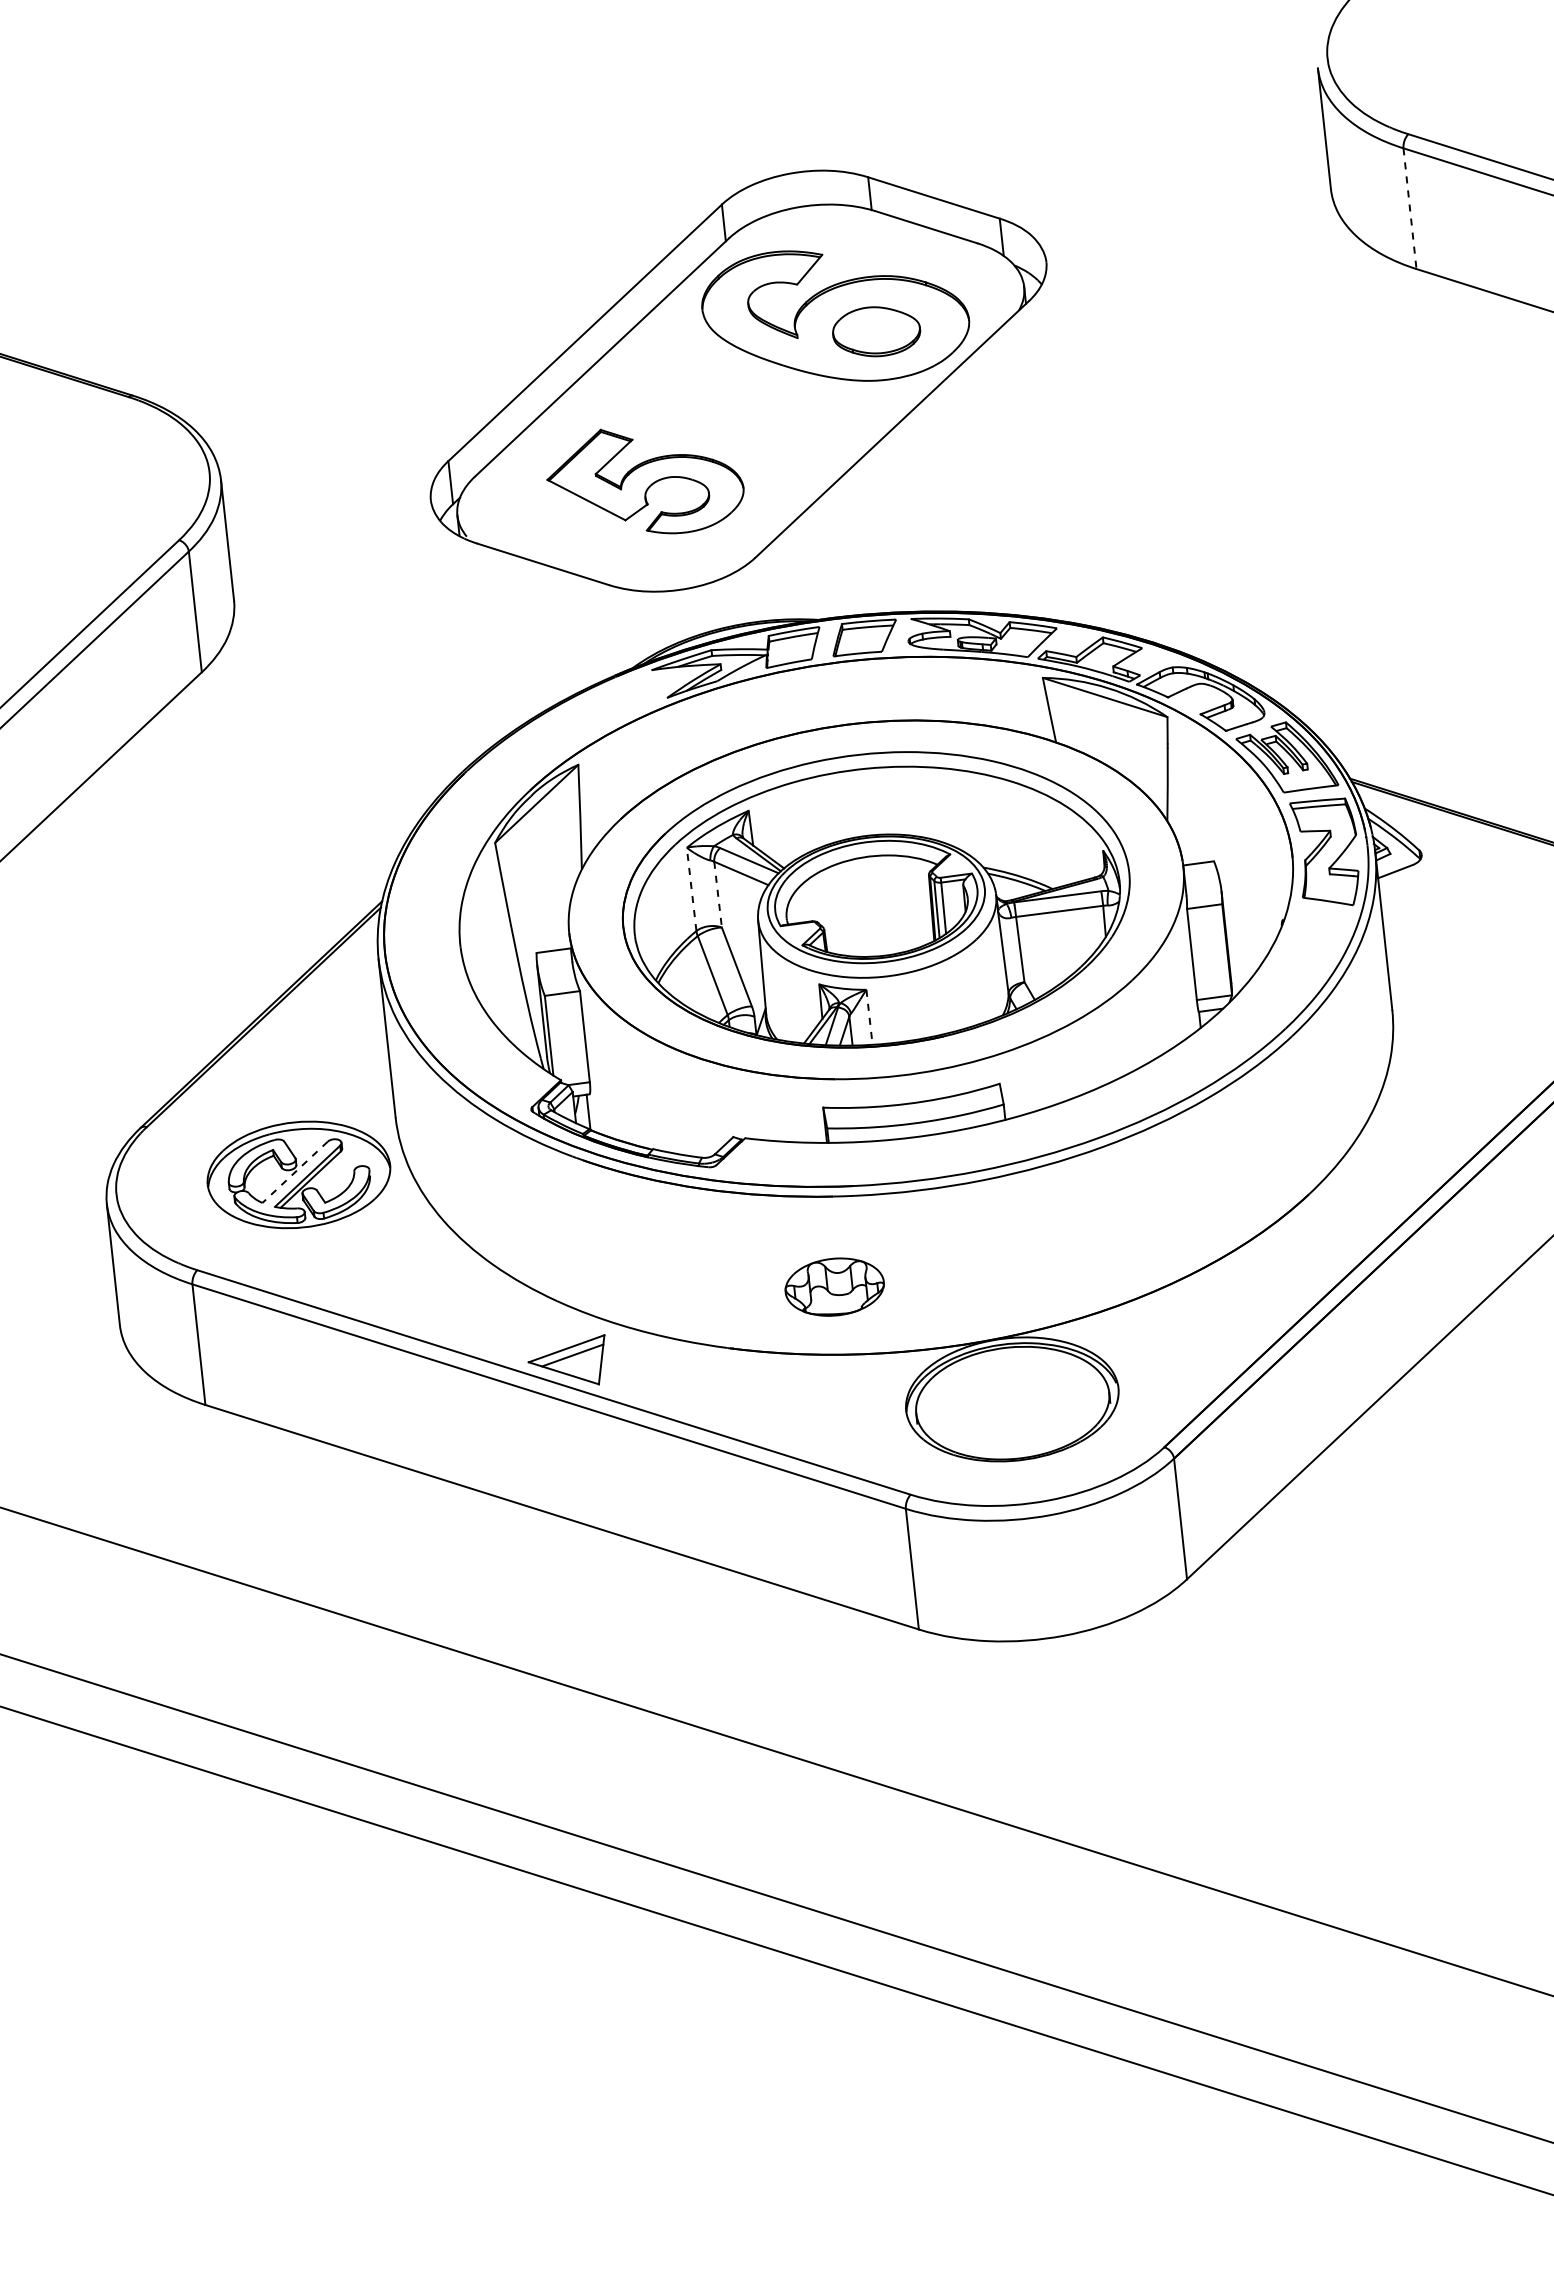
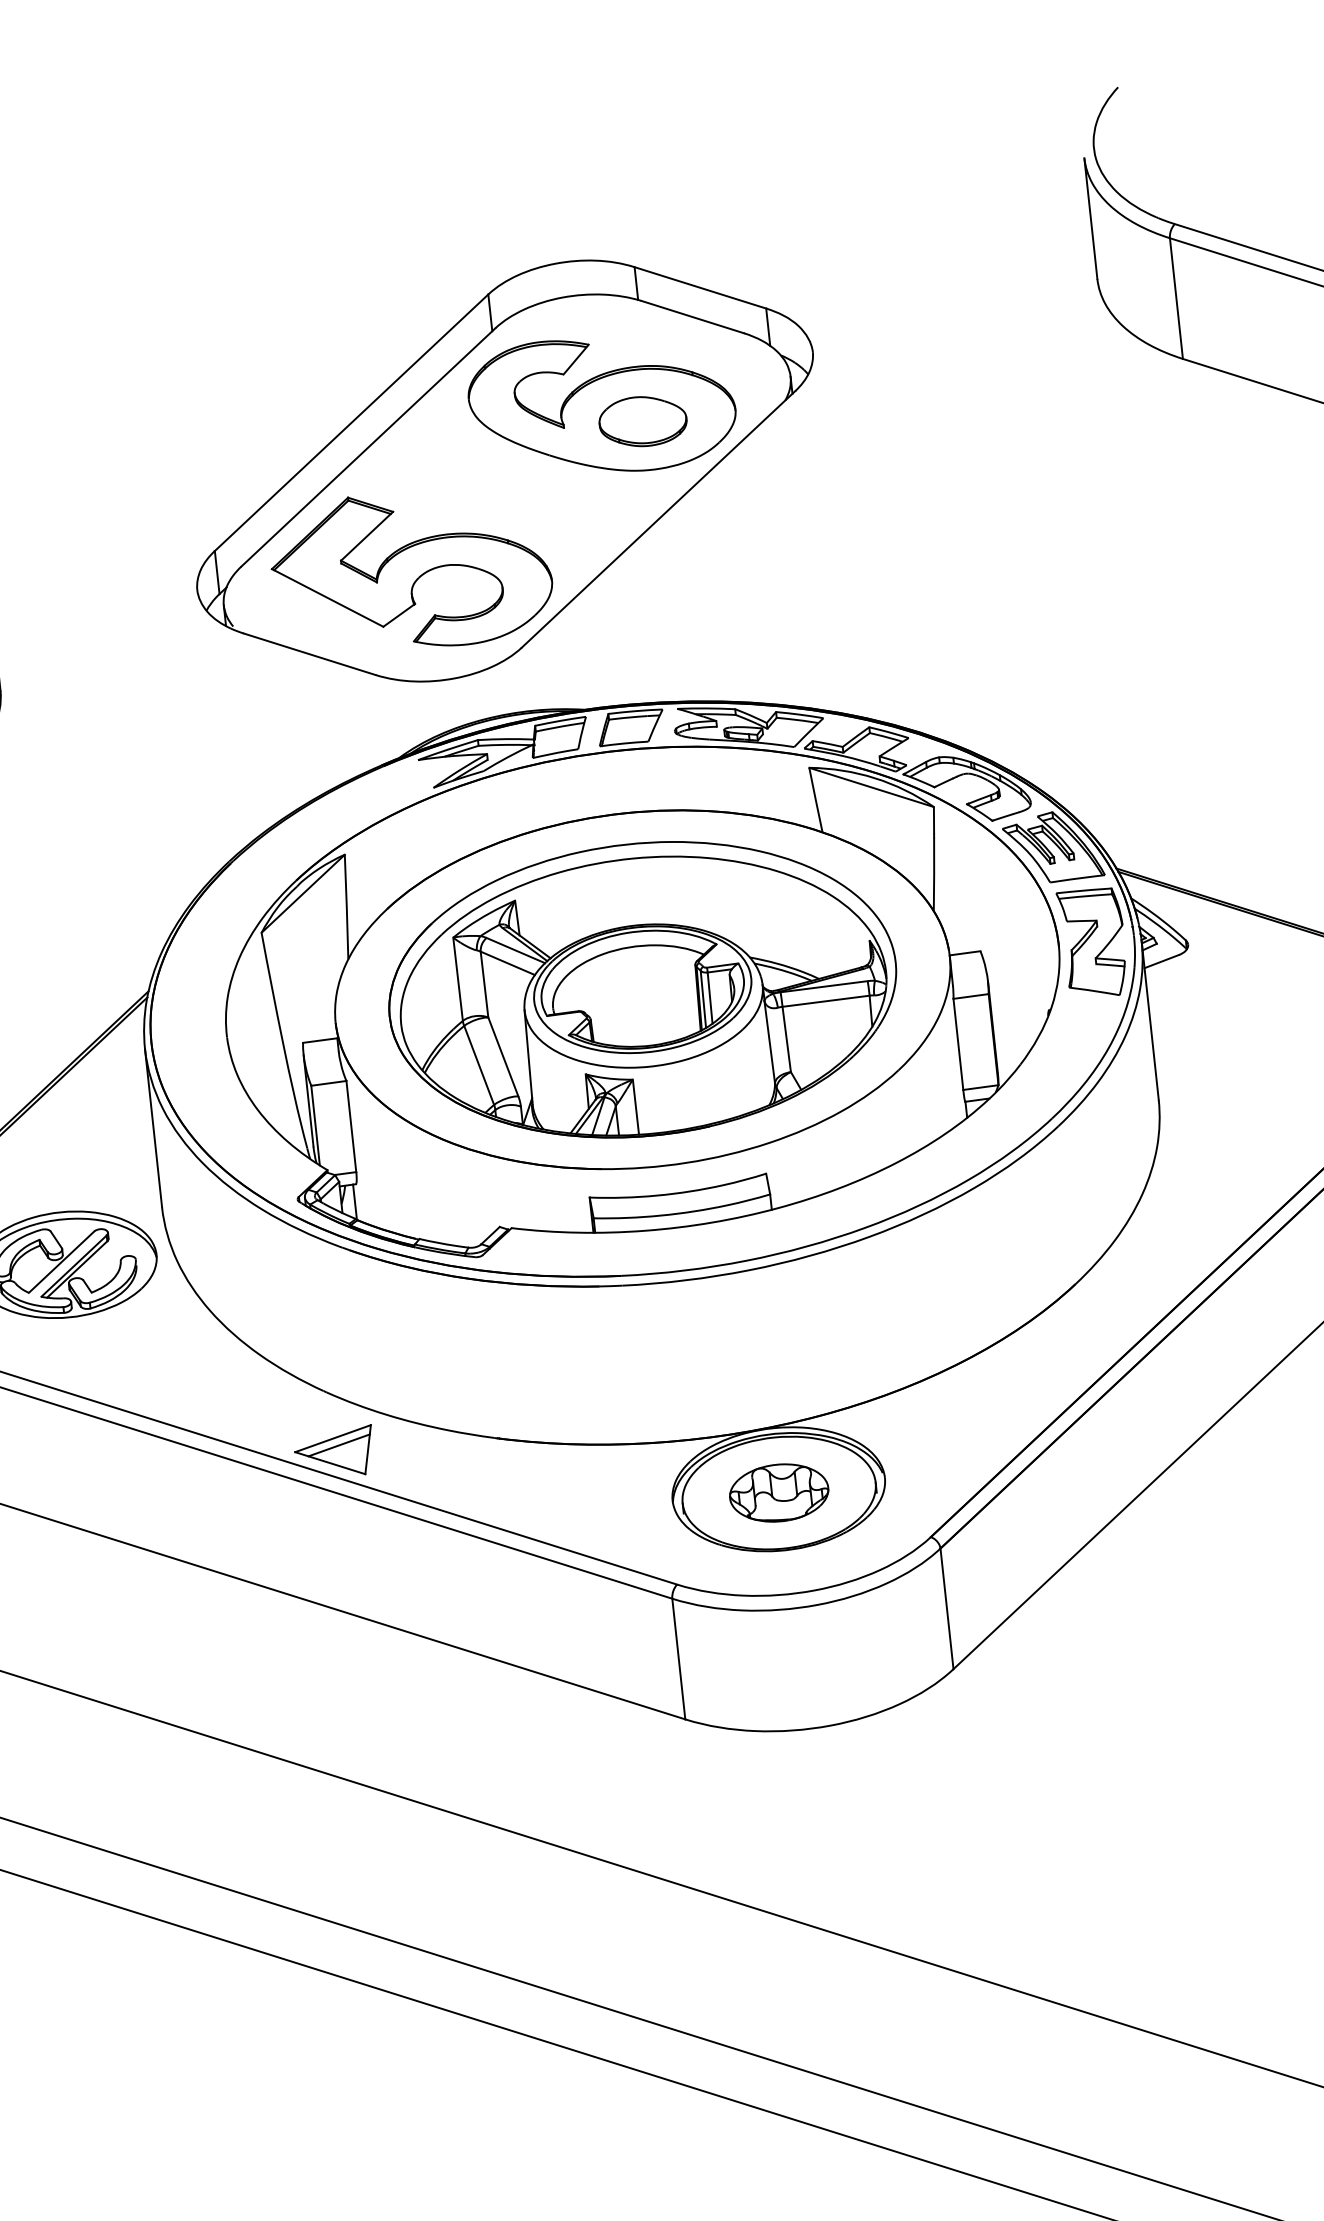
line: (1409, 208) -> (1175, 298), dashed -> solid
part: (645, 481) -> (411, 571), size x1.43
line: (691, 889) -> (457, 979), dashed -> solid
line: (718, 895) -> (484, 985), dashed -> solid
line: (869, 1017) -> (635, 1107), dashed -> solid
line: (295, 1172) -> (61, 1262), dashed -> solid
part: (834, 1286) -> (778, 1492), moved

